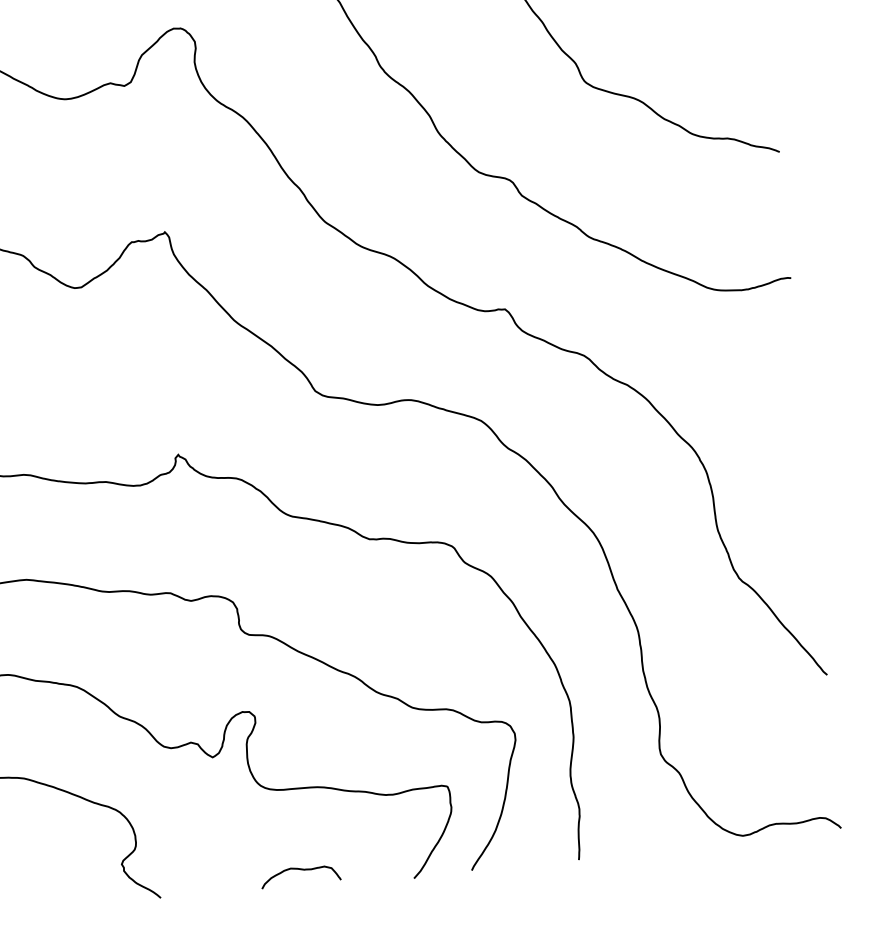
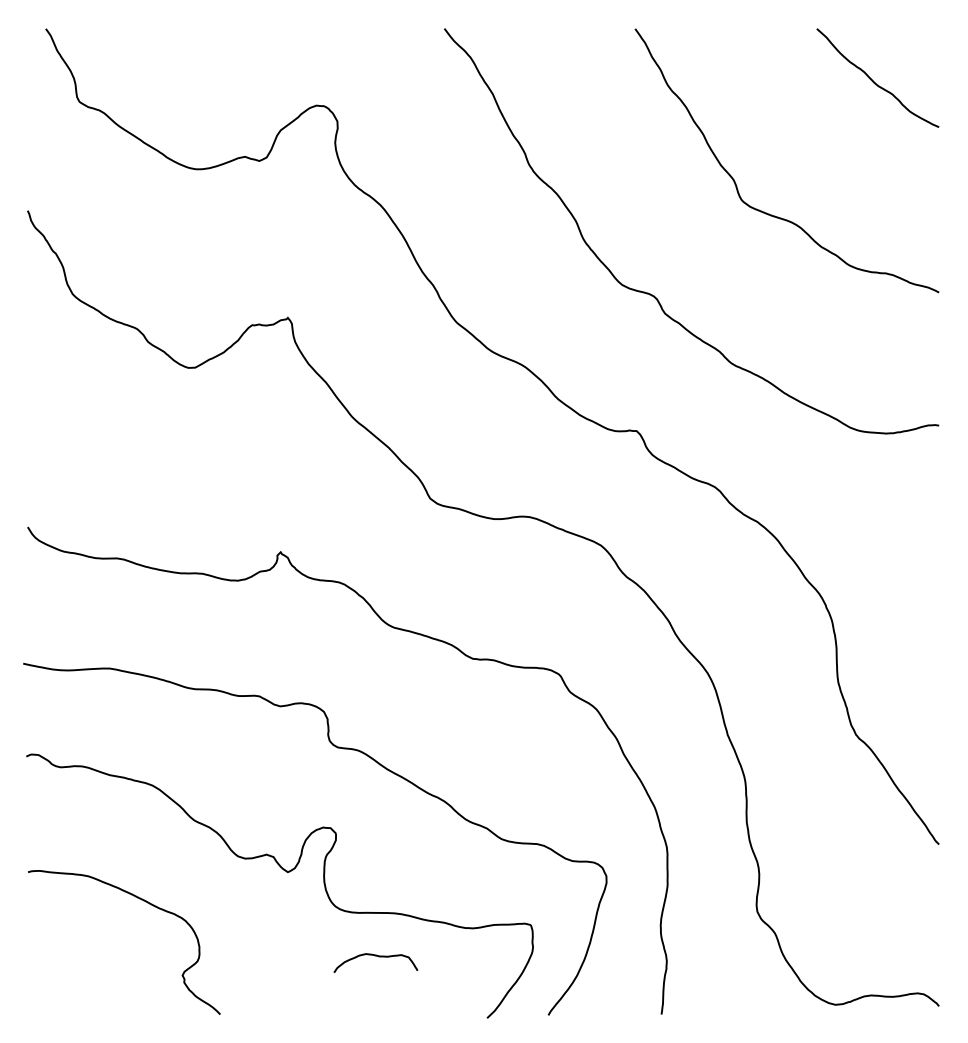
curve: (299, 870) -> (375, 956), moved

